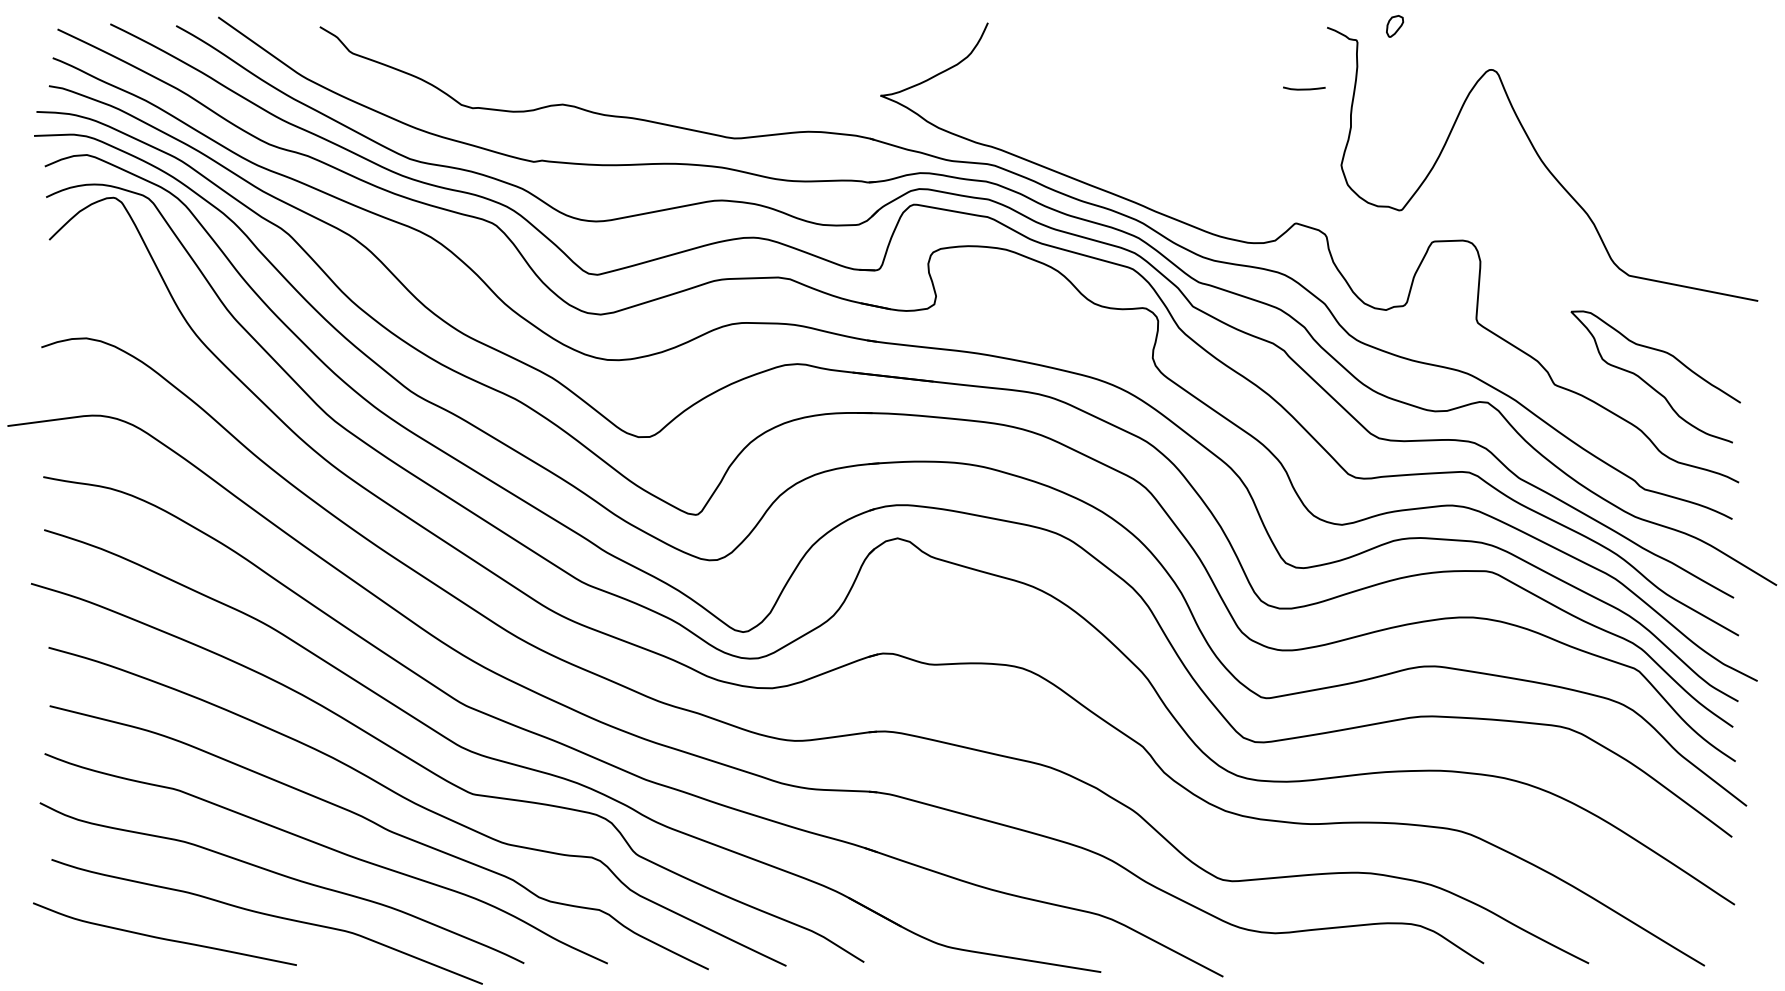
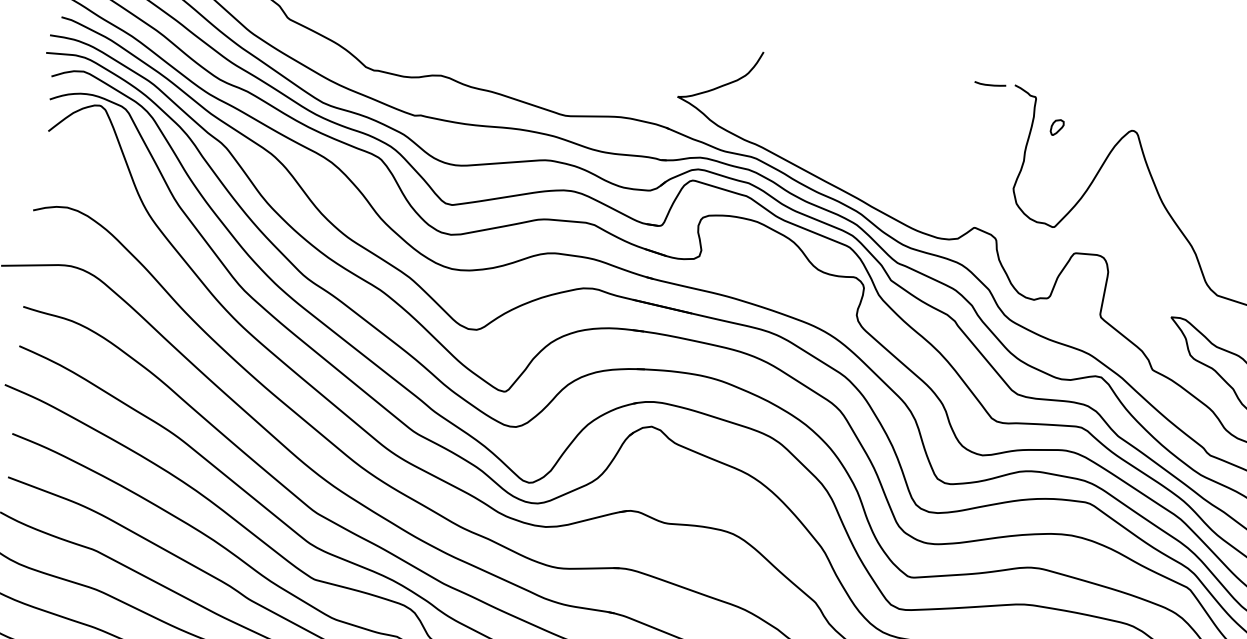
part: (1395, 26) -> (1057, 127), moved
curve: (1304, 88) -> (990, 84), moved

